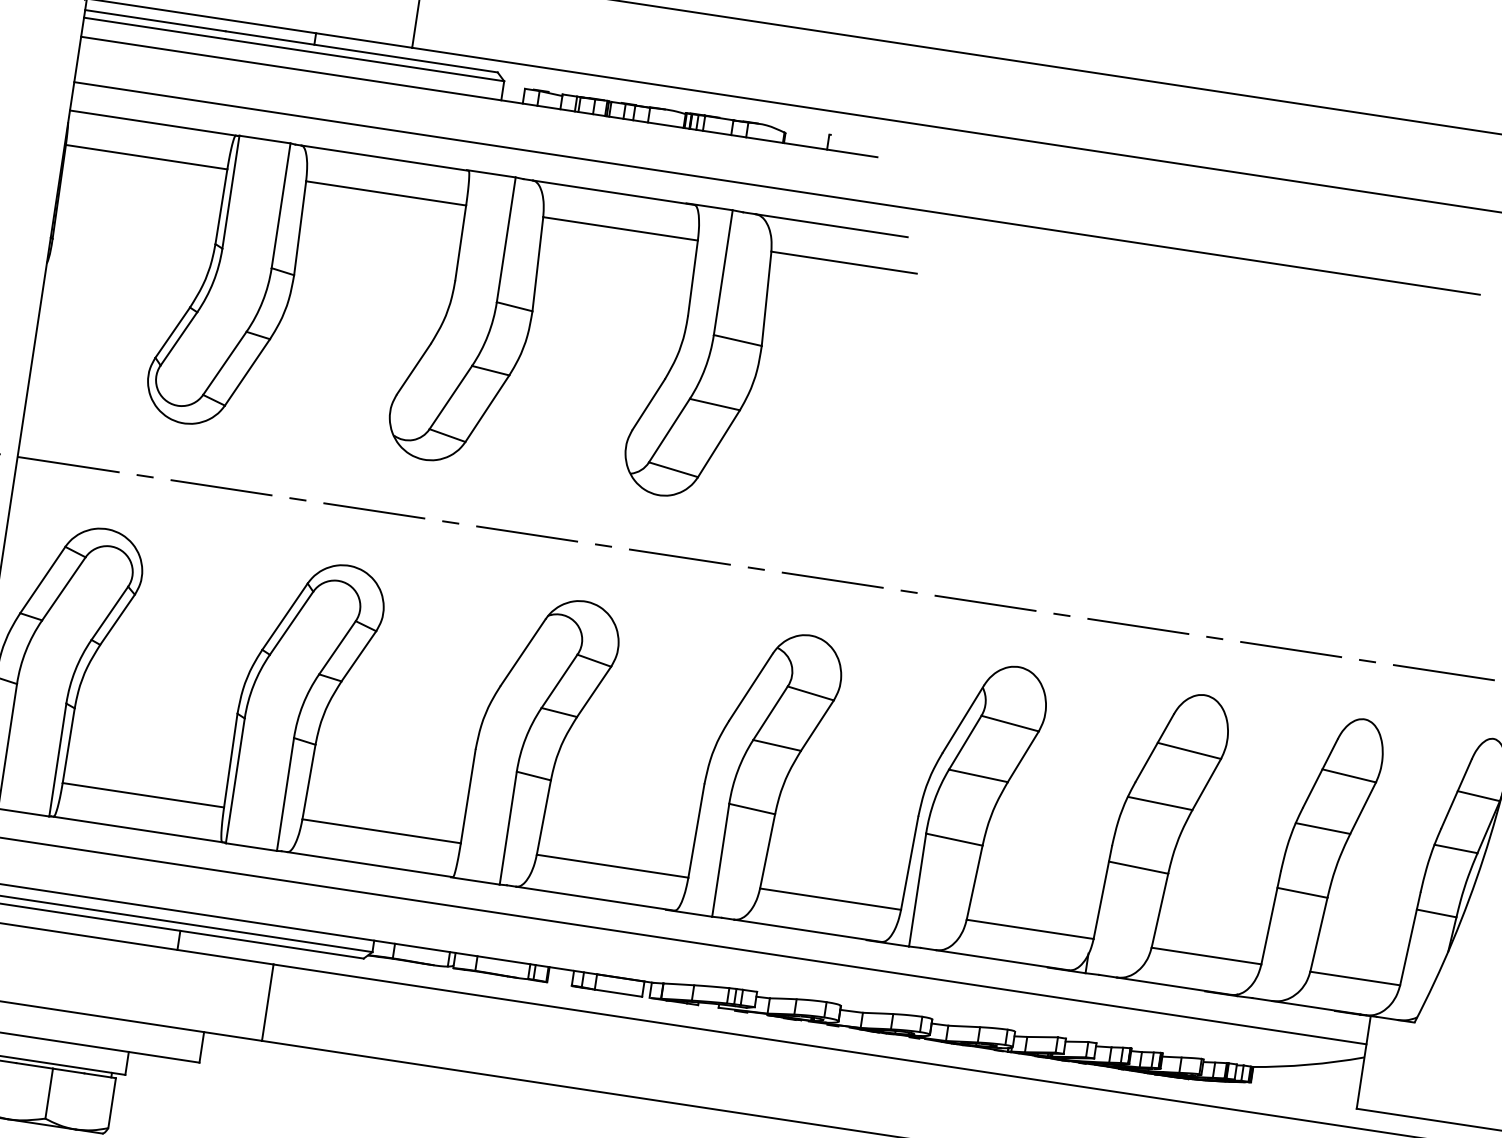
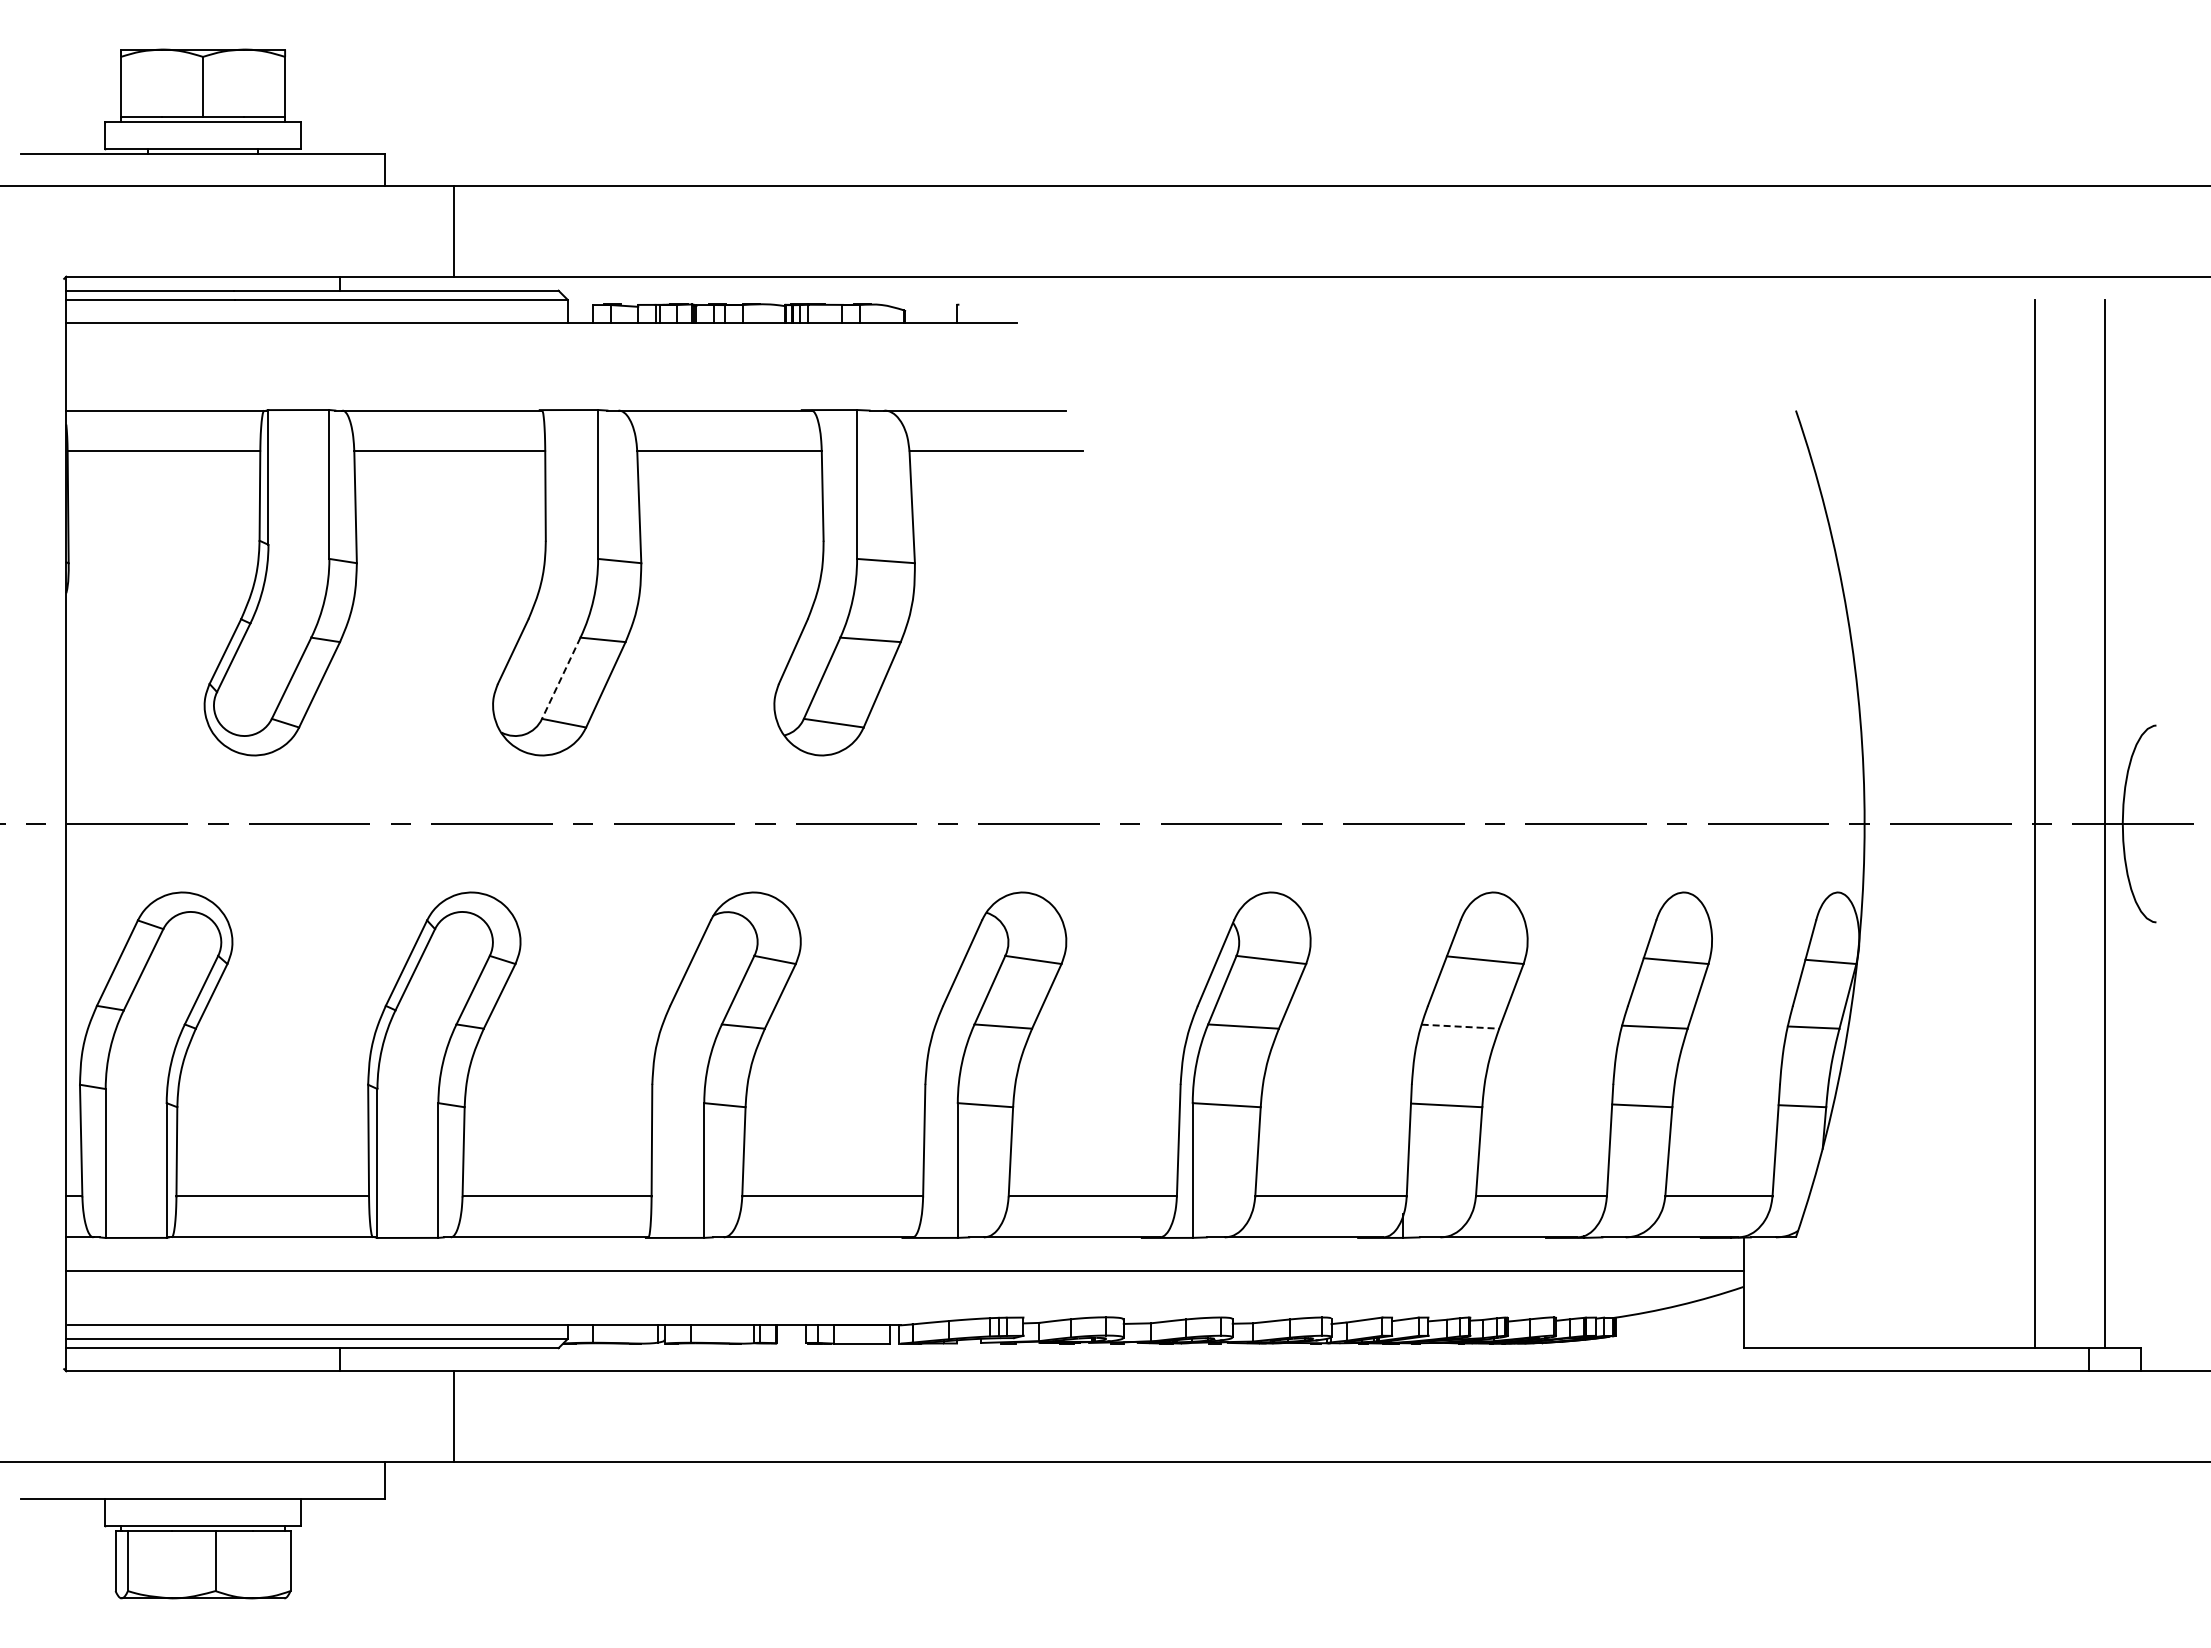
line: (776, 188) -> (904, 376), removed
line: (451, 397) -> (561, 678), solid -> dashed
line: (1160, 803) -> (1460, 1026), solid -> dashed

